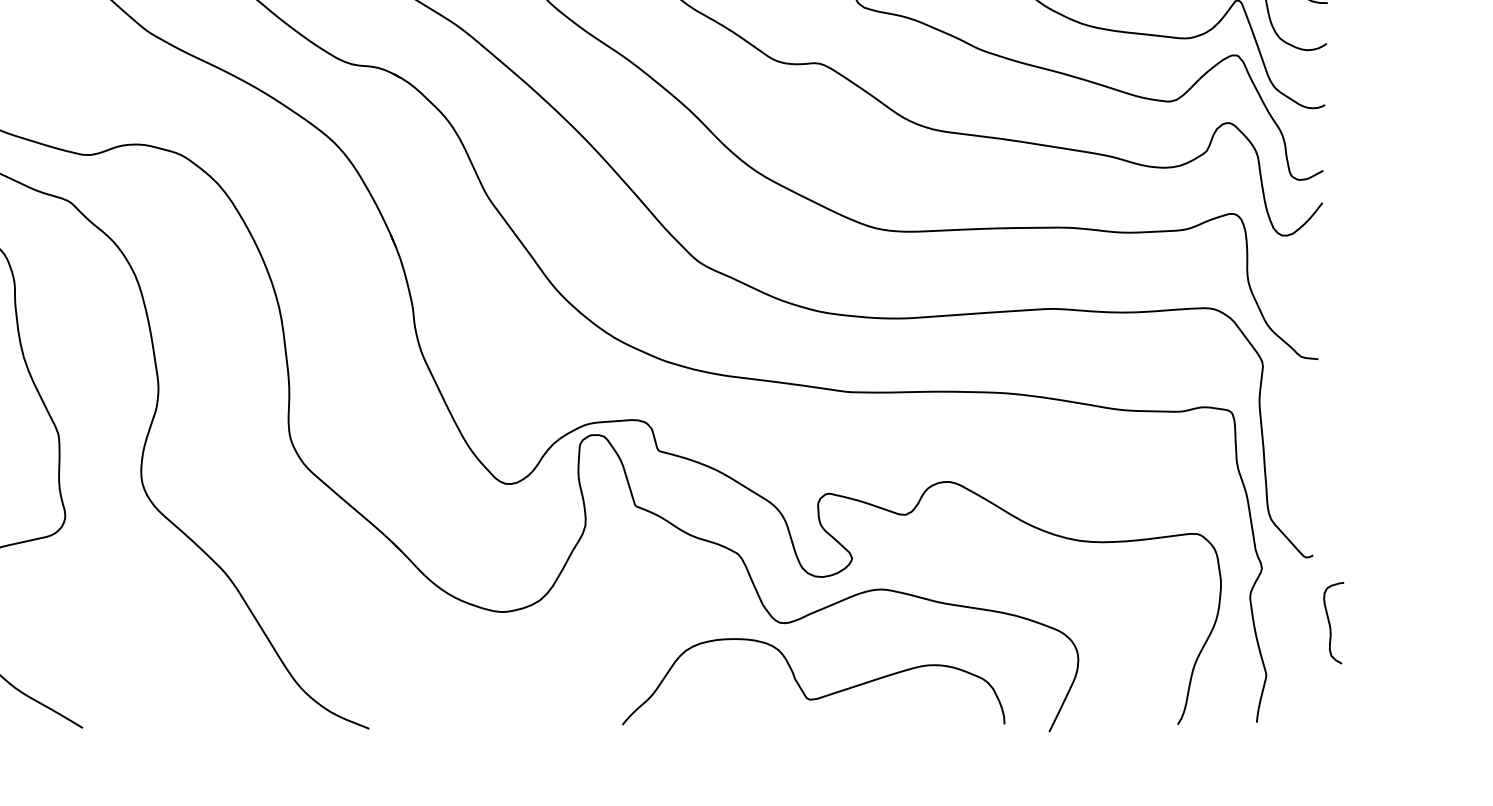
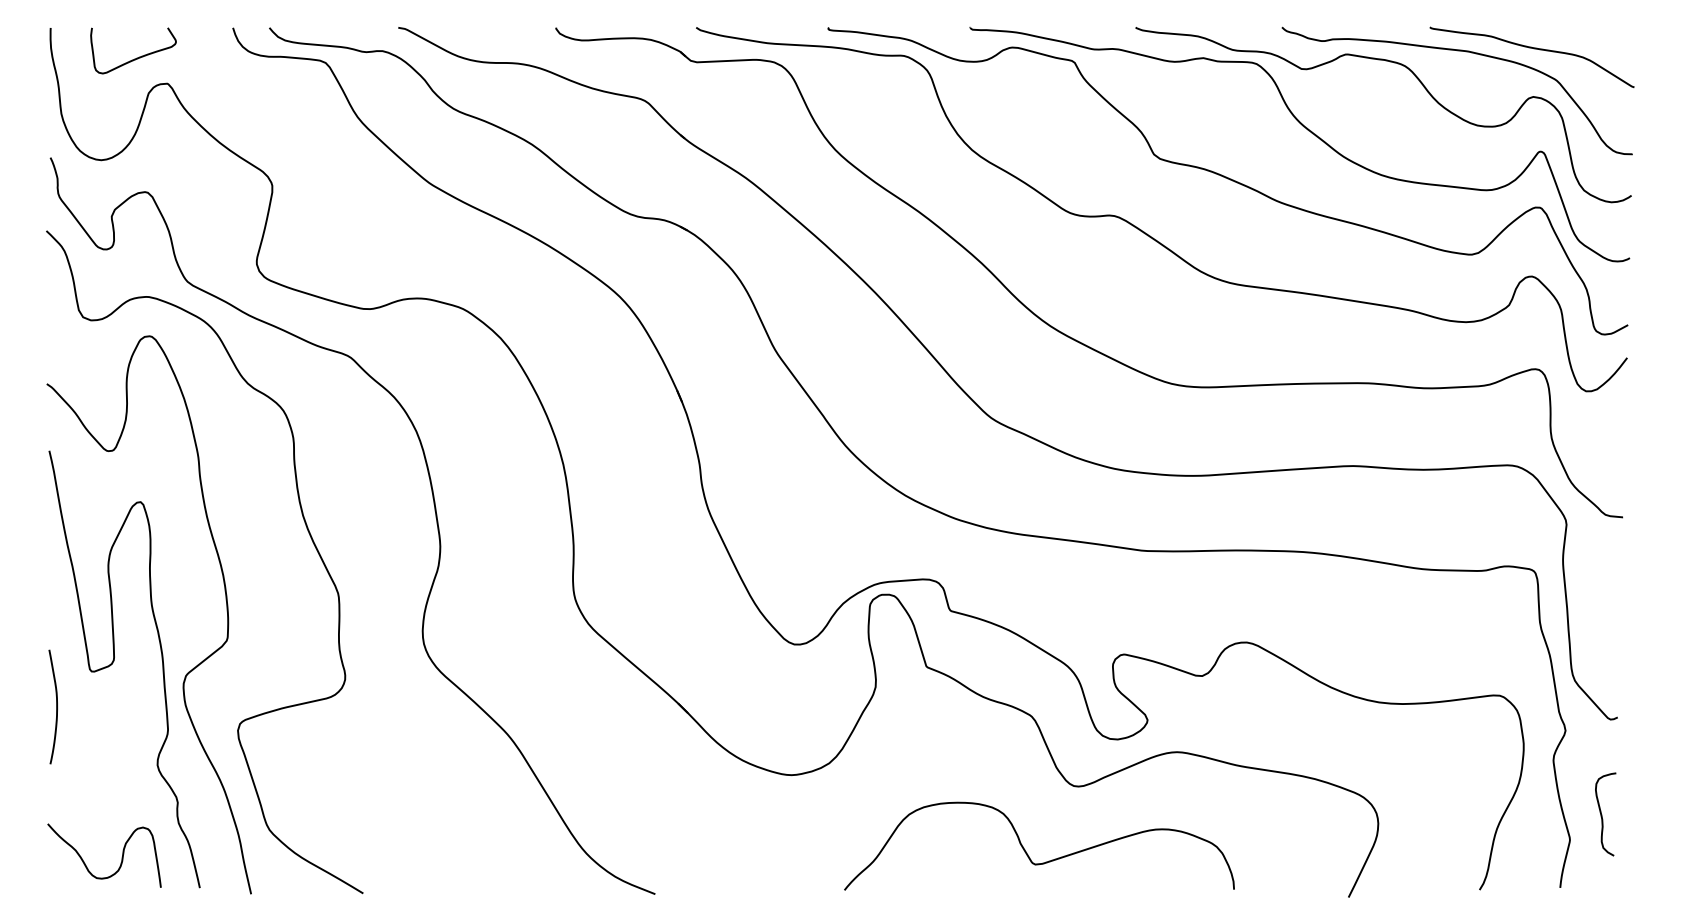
curve: (1330, 623) -> (1602, 814), moved
curve: (802, 689) -> (1028, 854), moved

